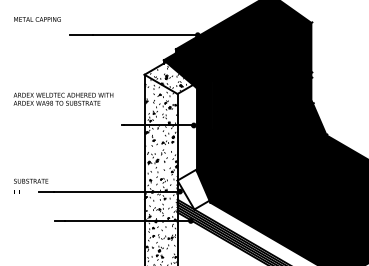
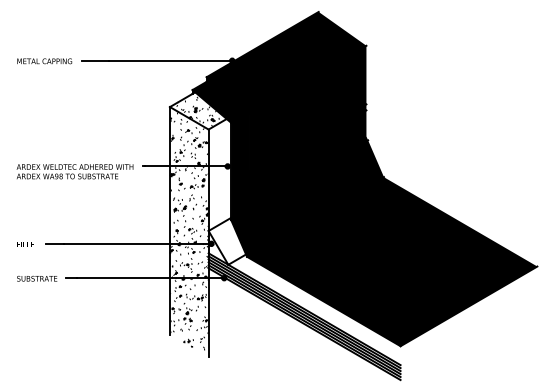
text: (37, 19) -> (44, 61), moved
text: (63, 99) -> (74, 171), moved
text: (31, 181) -> (37, 278), moved

